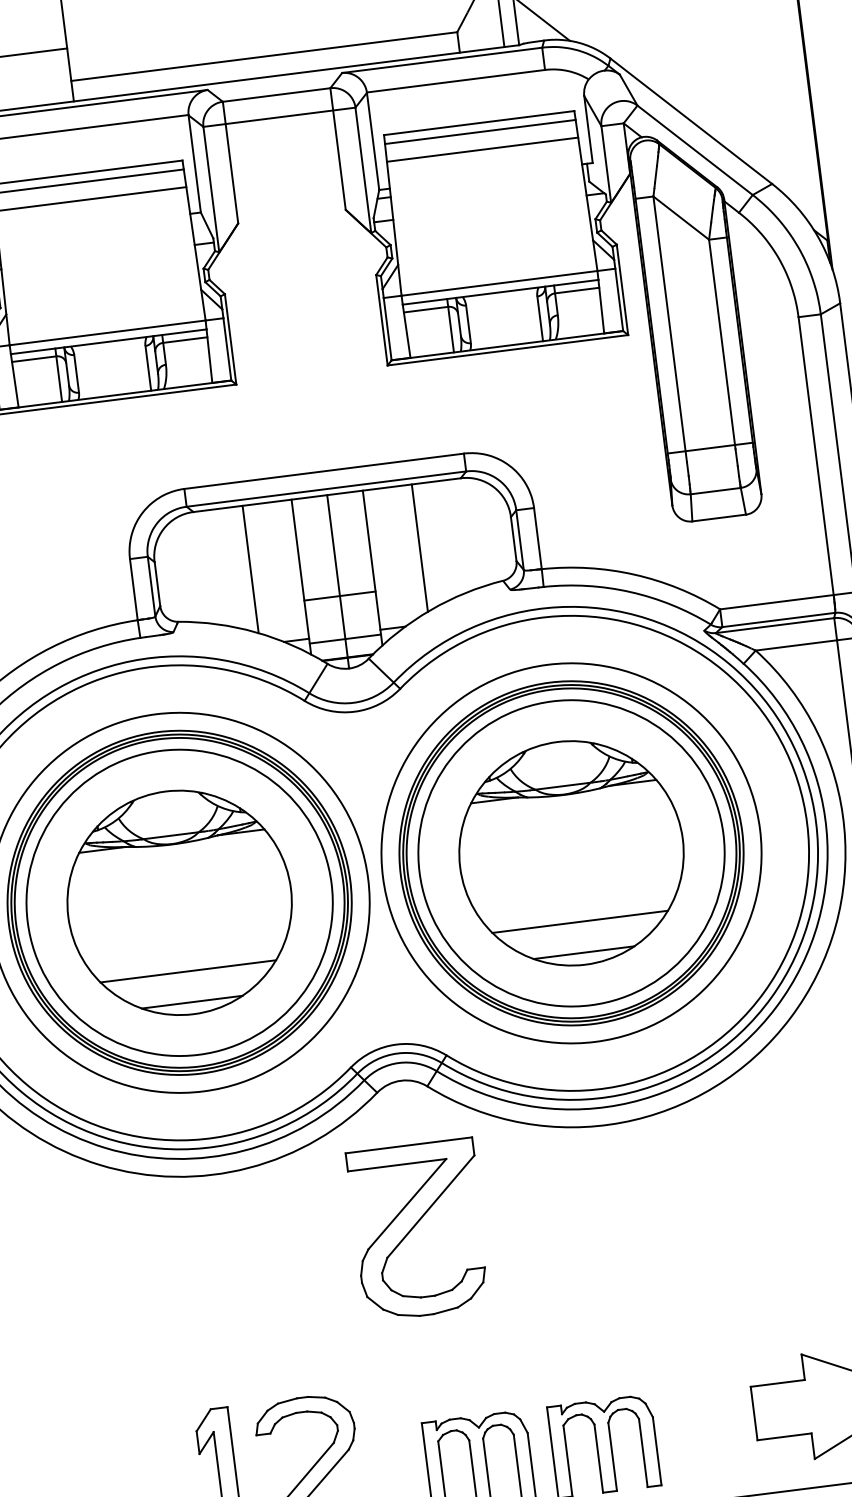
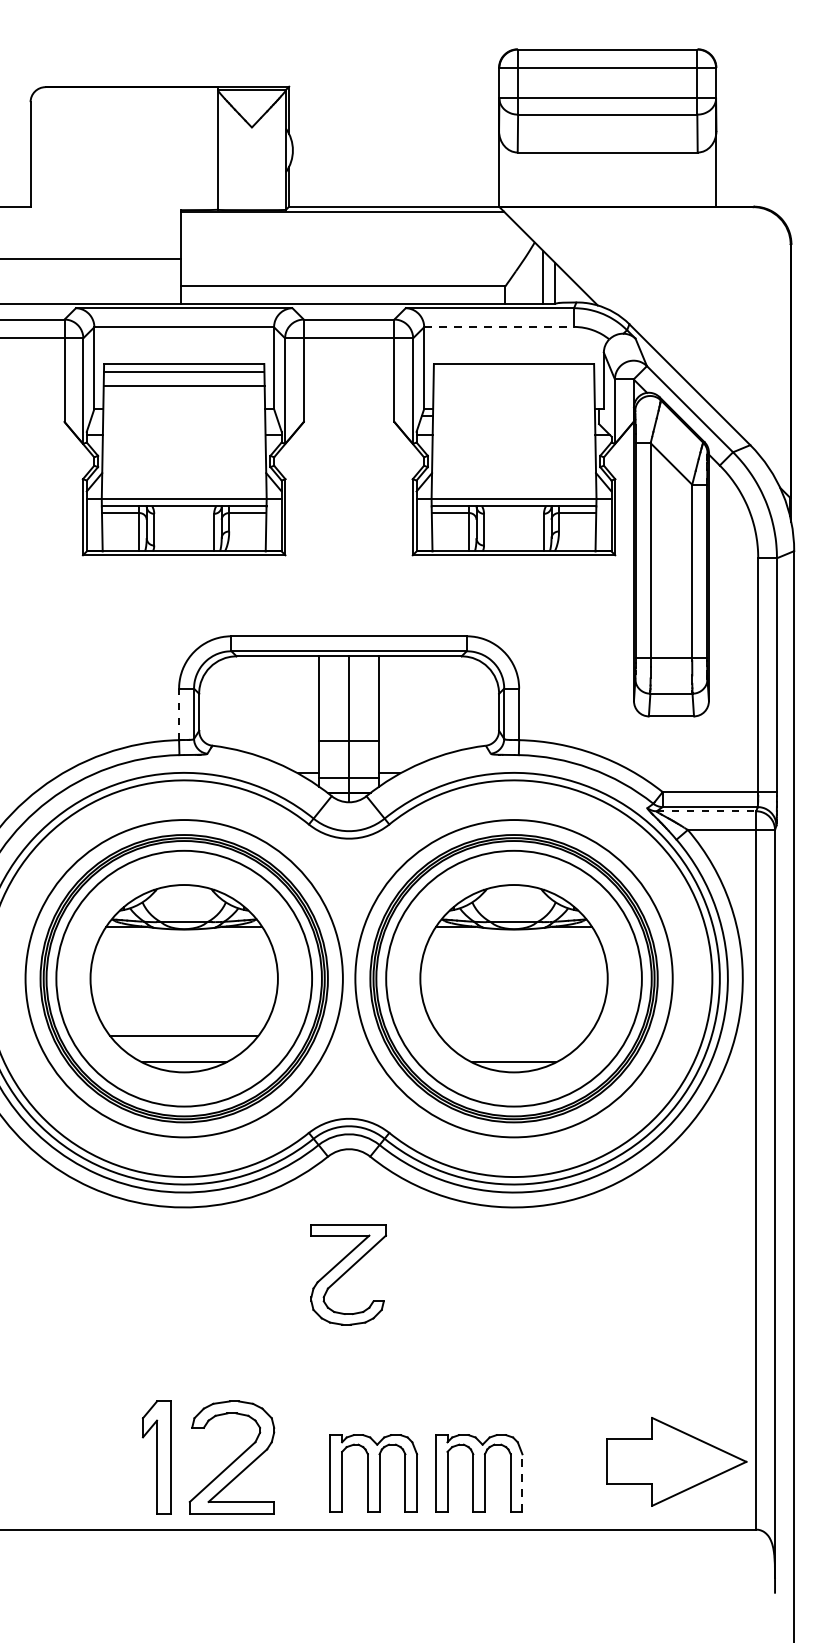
line: (456, 80) -> (499, 326), solid -> dashed
line: (479, 131) -> (513, 371), removed
line: (481, 149) -> (513, 386), removed
line: (419, 547) -> (420, 709), removed
line: (250, 569) -> (277, 709), removed
line: (134, 589) -> (179, 714), solid -> dashed
line: (775, 625) -> (706, 811), solid -> dashed
line: (579, 922) -> (513, 1036), removed
part: (419, 1229) -> (348, 1274), size x0.7
line: (657, 1450) -> (522, 1482), solid -> dashed

